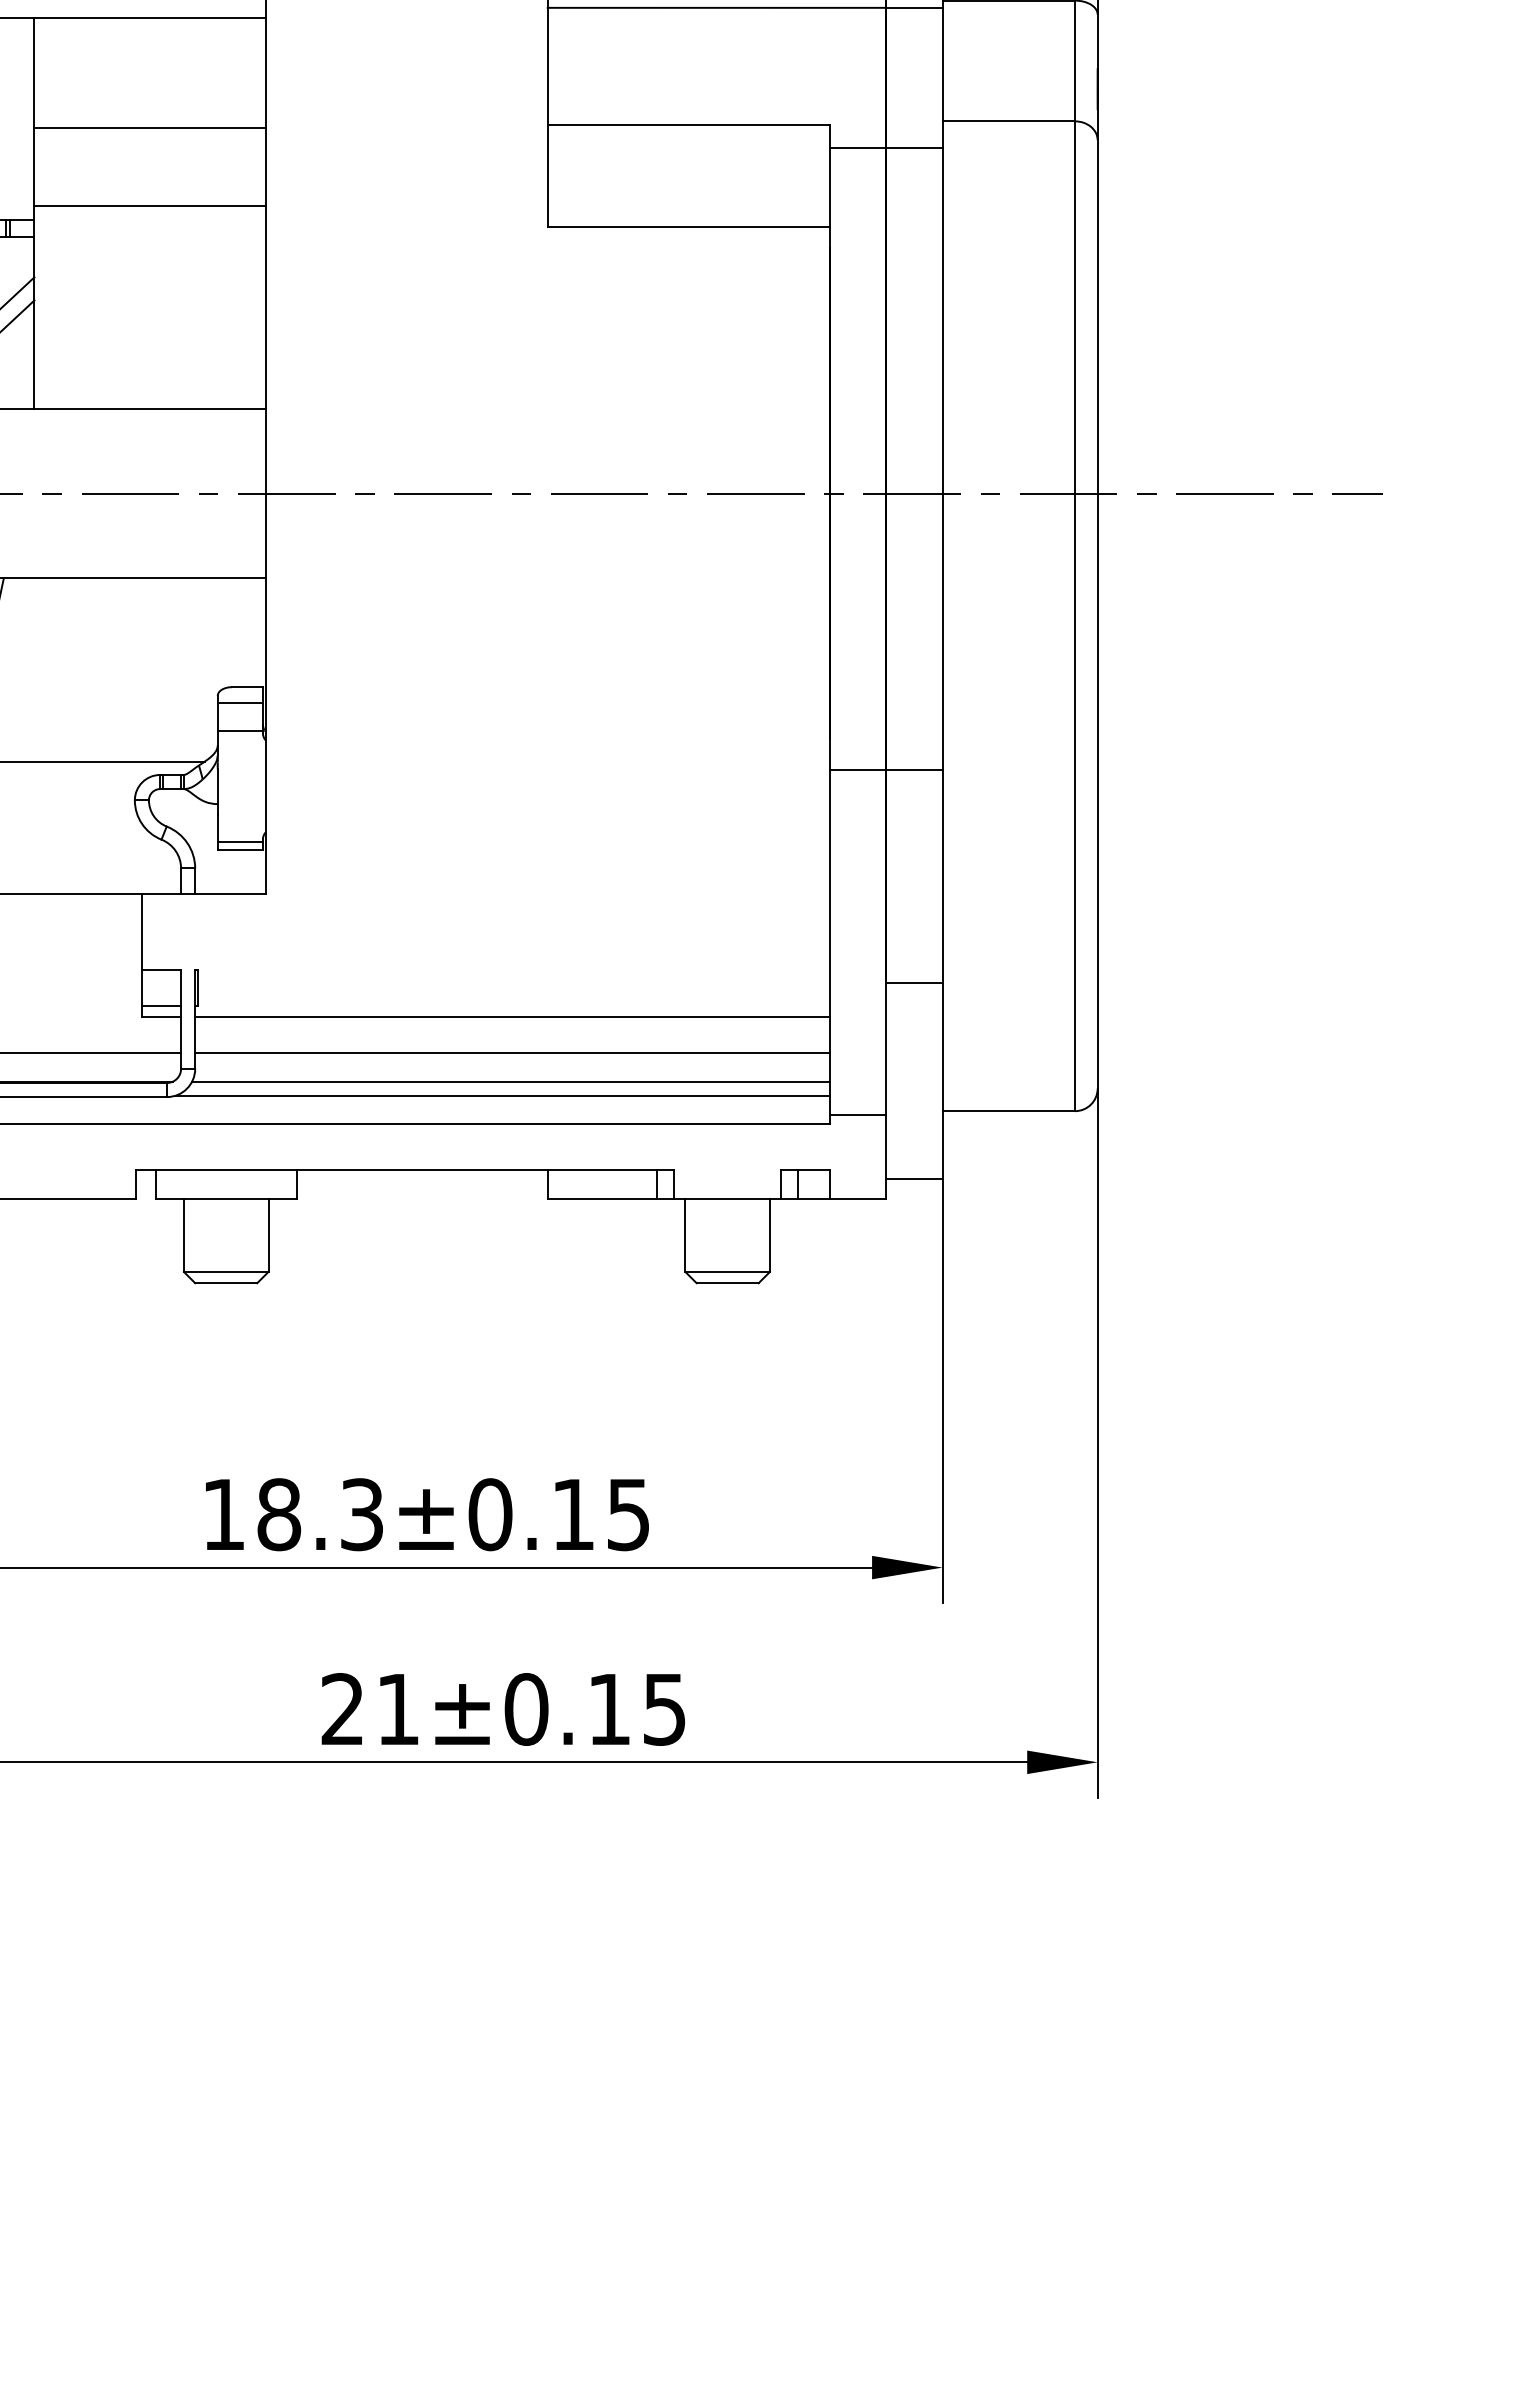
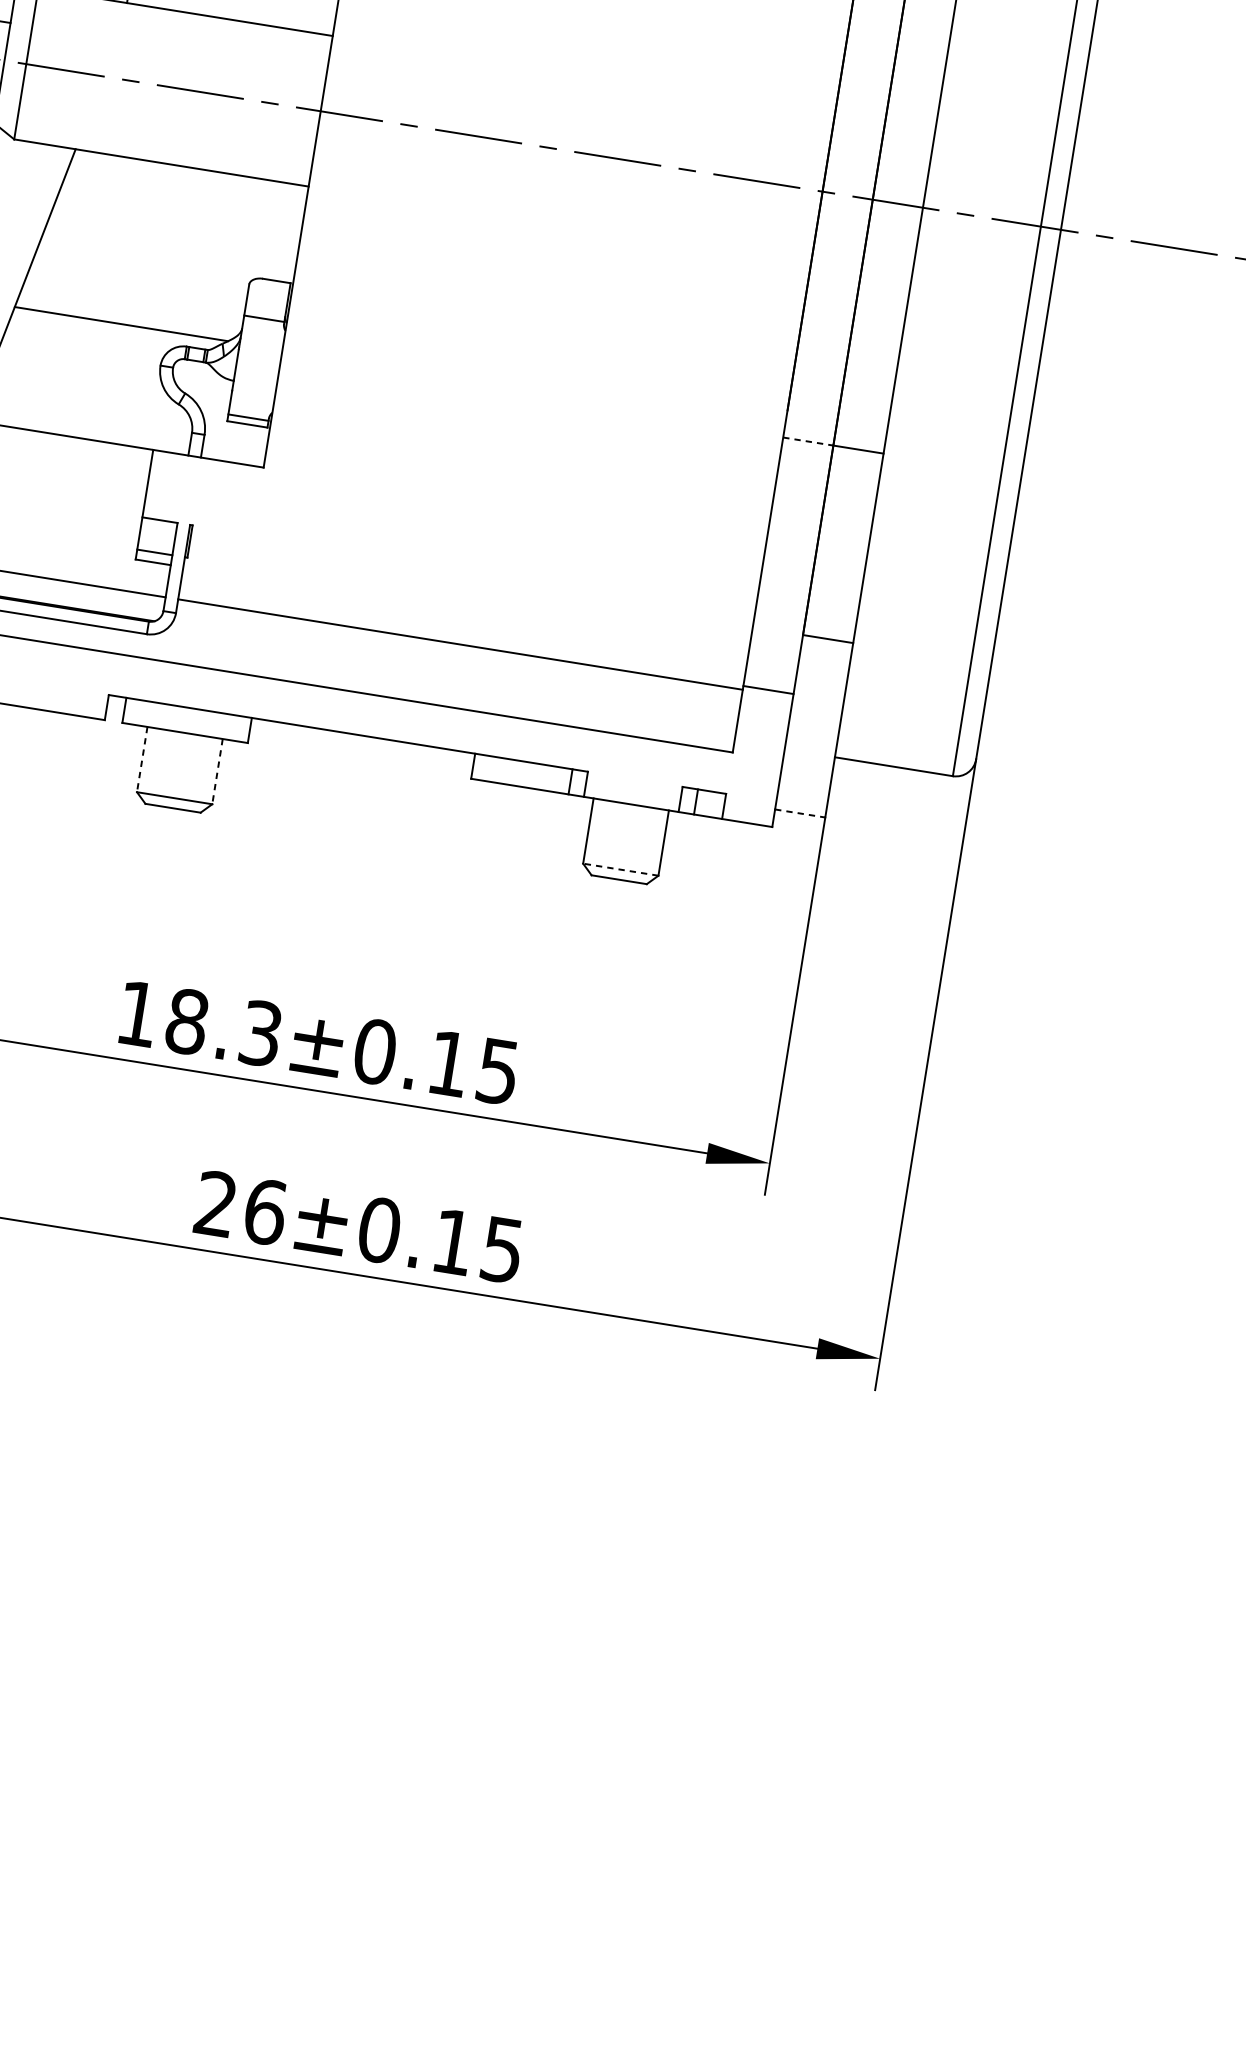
line: (239, 703) -> (267, 294), removed
line: (858, 769) -> (808, 441), solid -> dashed
line: (512, 1017) -> (465, 612), removed
line: (510, 1081) -> (454, 669), removed
line: (502, 1095) -> (445, 680), removed
line: (857, 1115) -> (768, 690), moved
line: (914, 1178) -> (800, 813), solid -> dashed
line: (183, 1235) -> (141, 759), solid -> dashed
line: (268, 1235) -> (217, 771), solid -> dashed
line: (727, 1271) -> (620, 869), solid -> dashed
text: (398, 1709) -> (265, 1212), 21±0.15 -> 26±0.15

